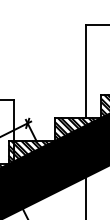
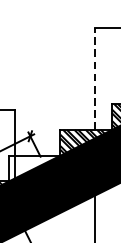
line: (85, 70) -> (94, 77), solid -> dashed
hatch: (30, 151) -> (33, 167), removed

